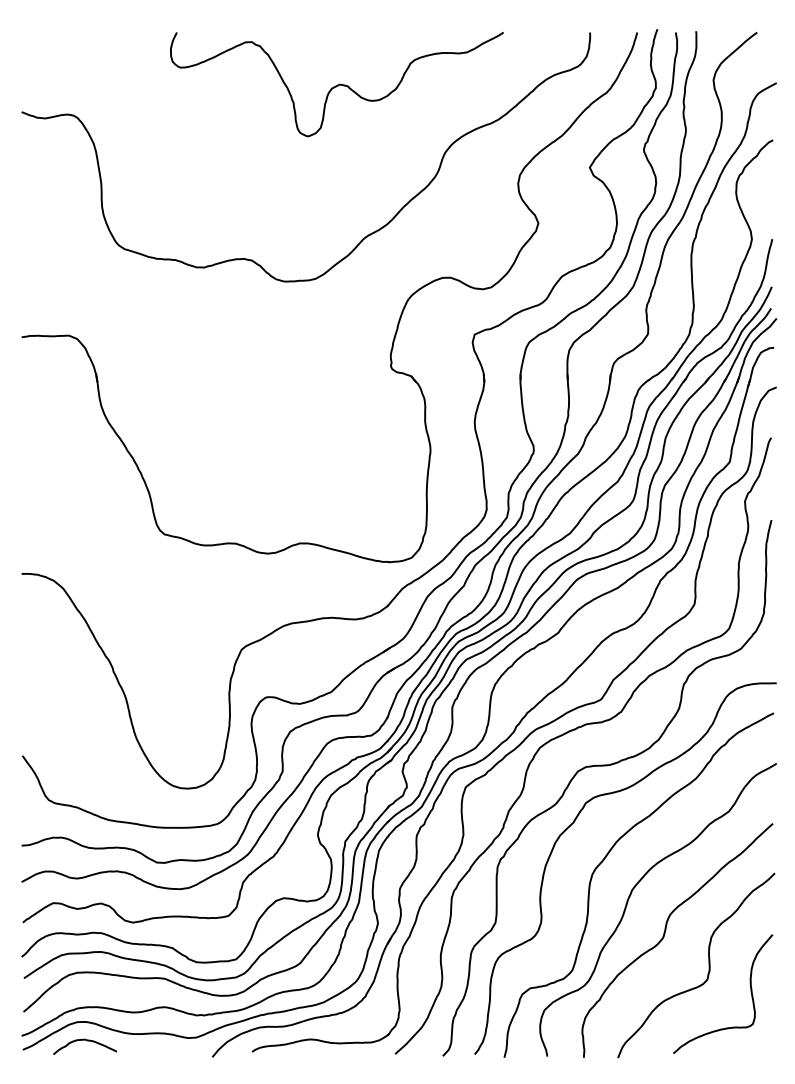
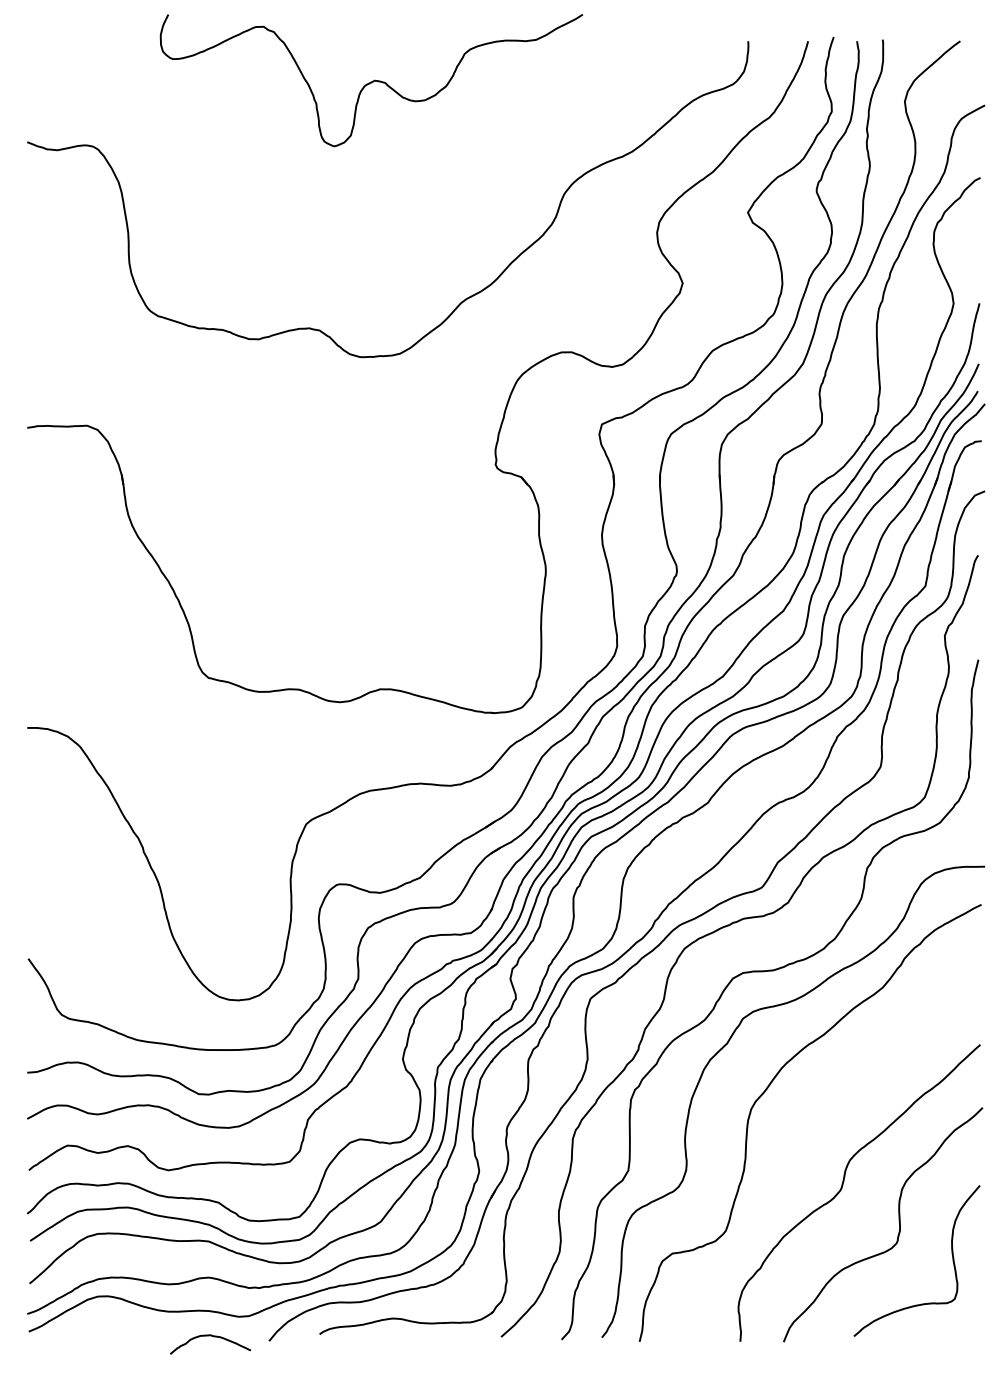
curve: (337, 84) -> (372, 80), moved
curve: (630, 897) -> (799, 1138), removed
curve: (86, 1041) -> (212, 1337), moved

